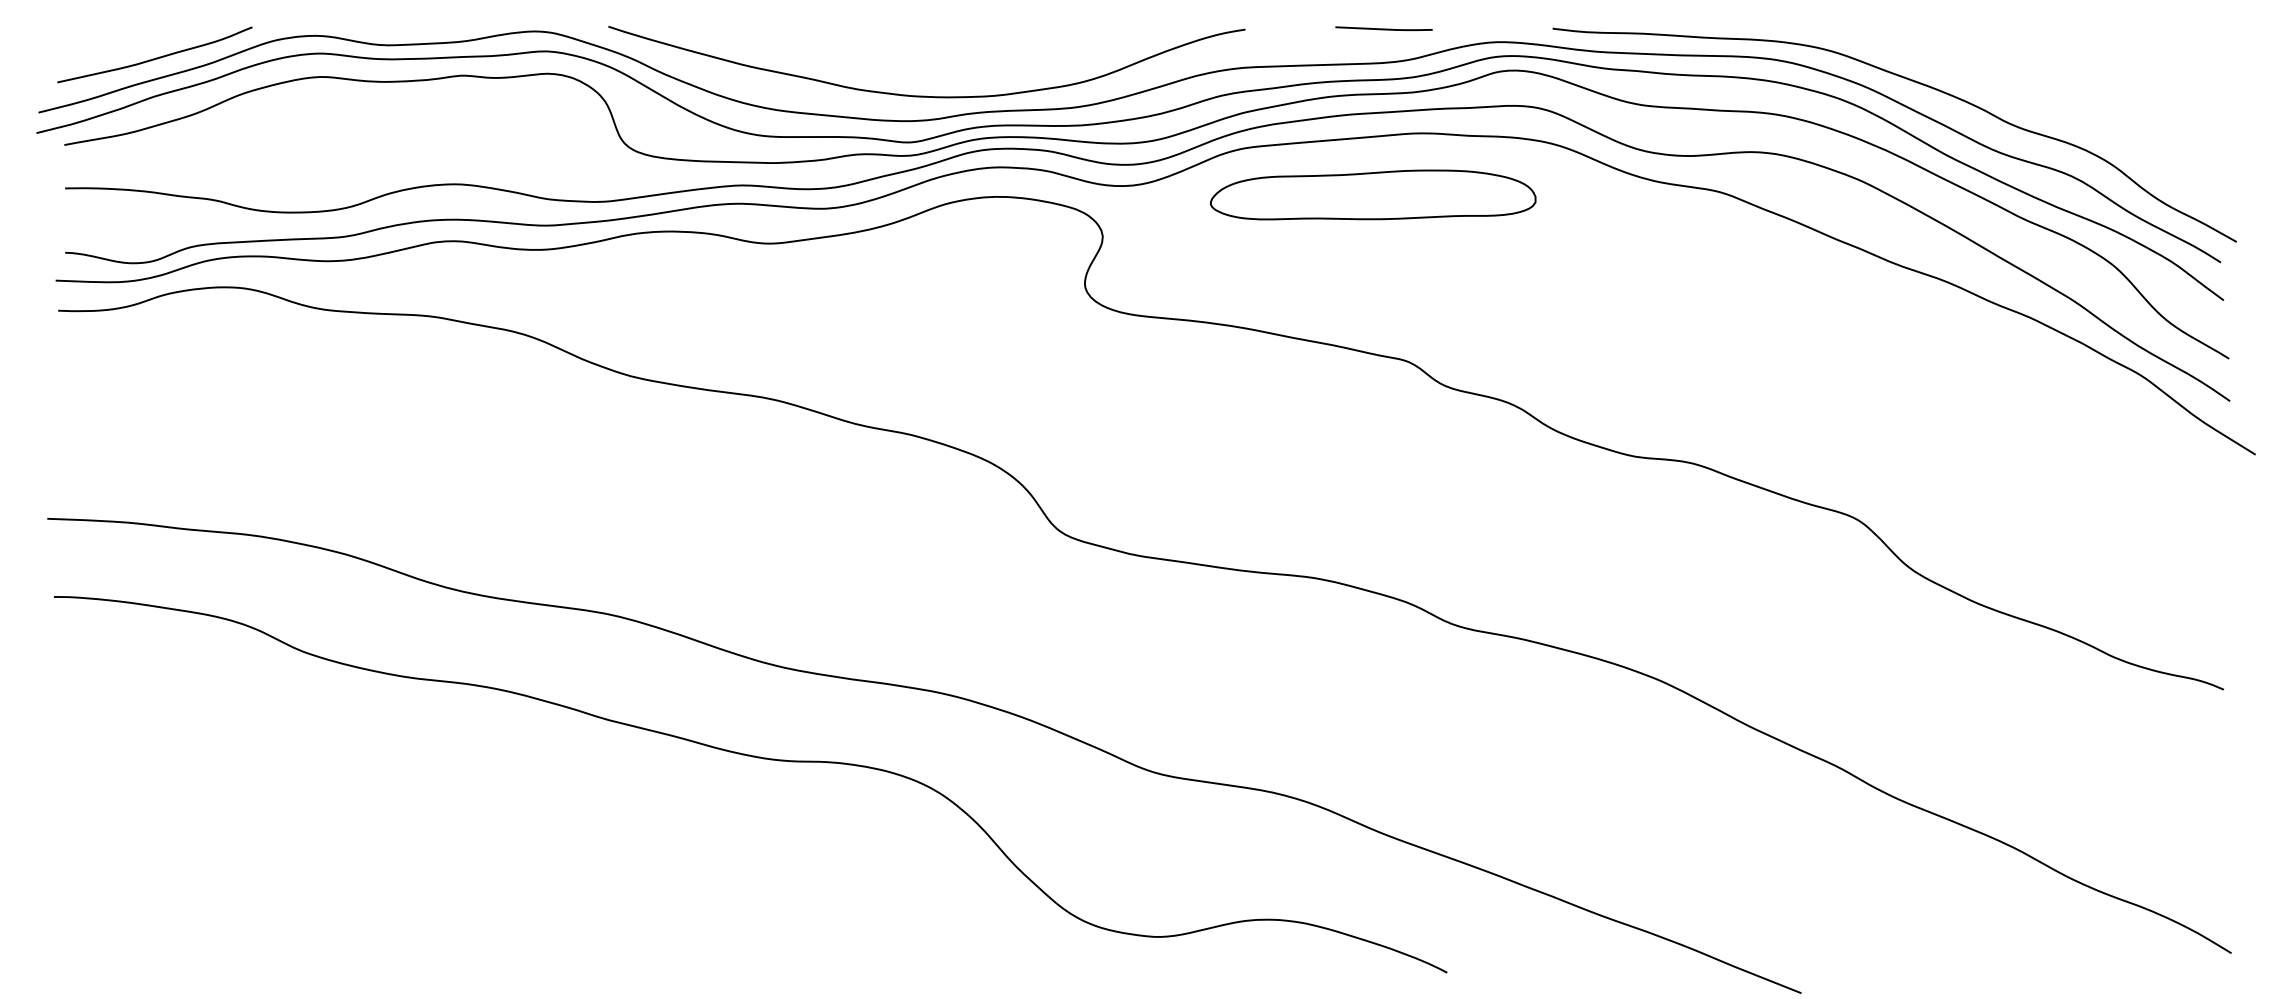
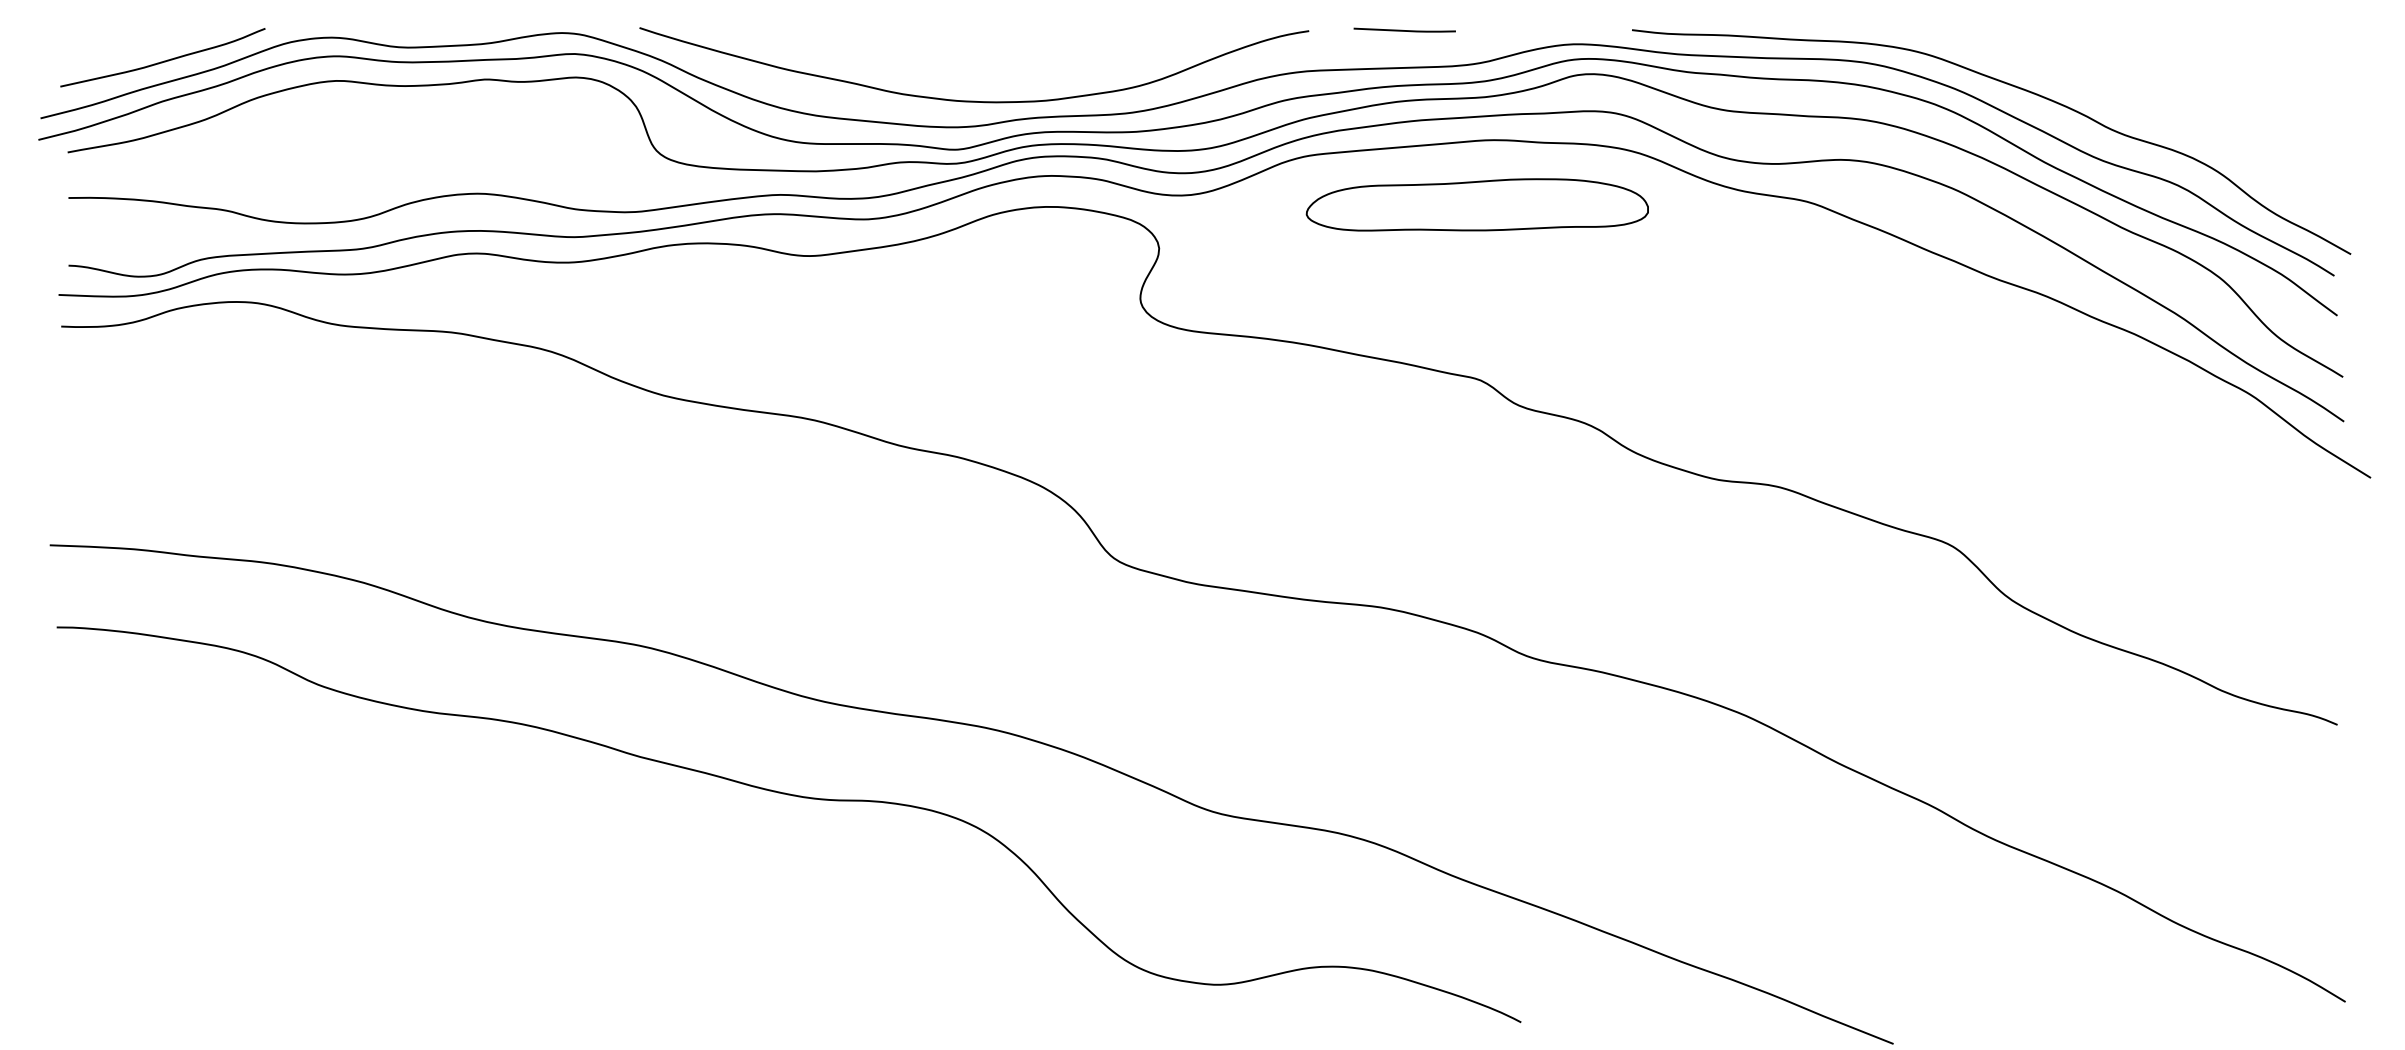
line: (1383, 29) -> (1404, 30), moved
part: (1372, 194) -> (1476, 204), moved

